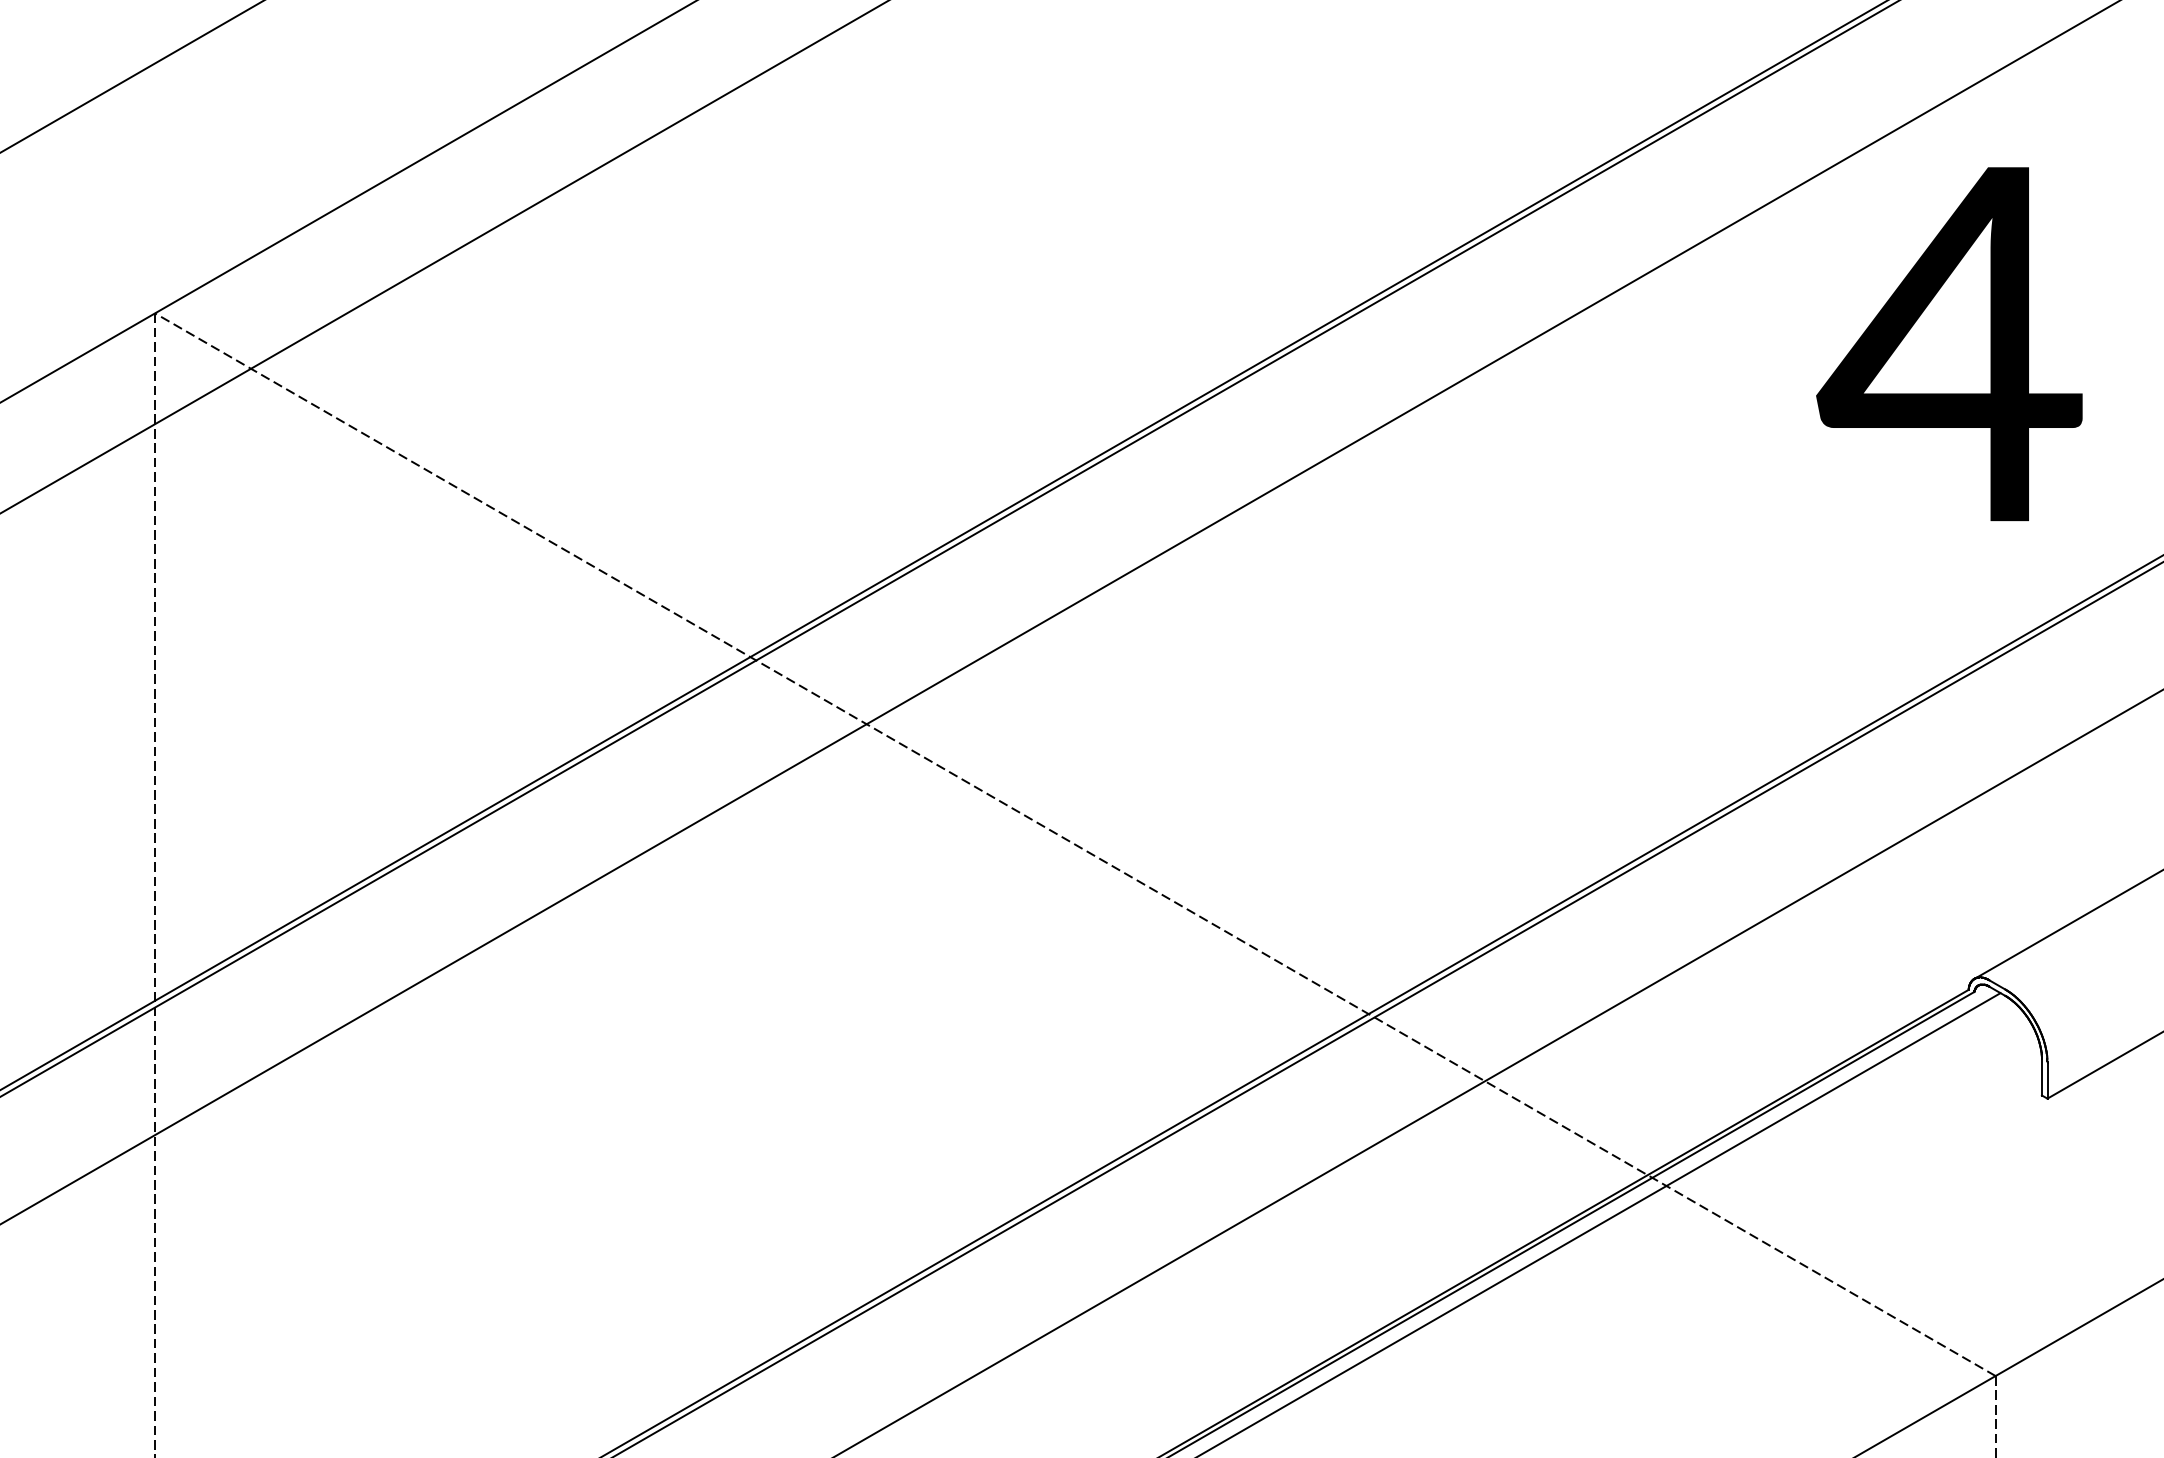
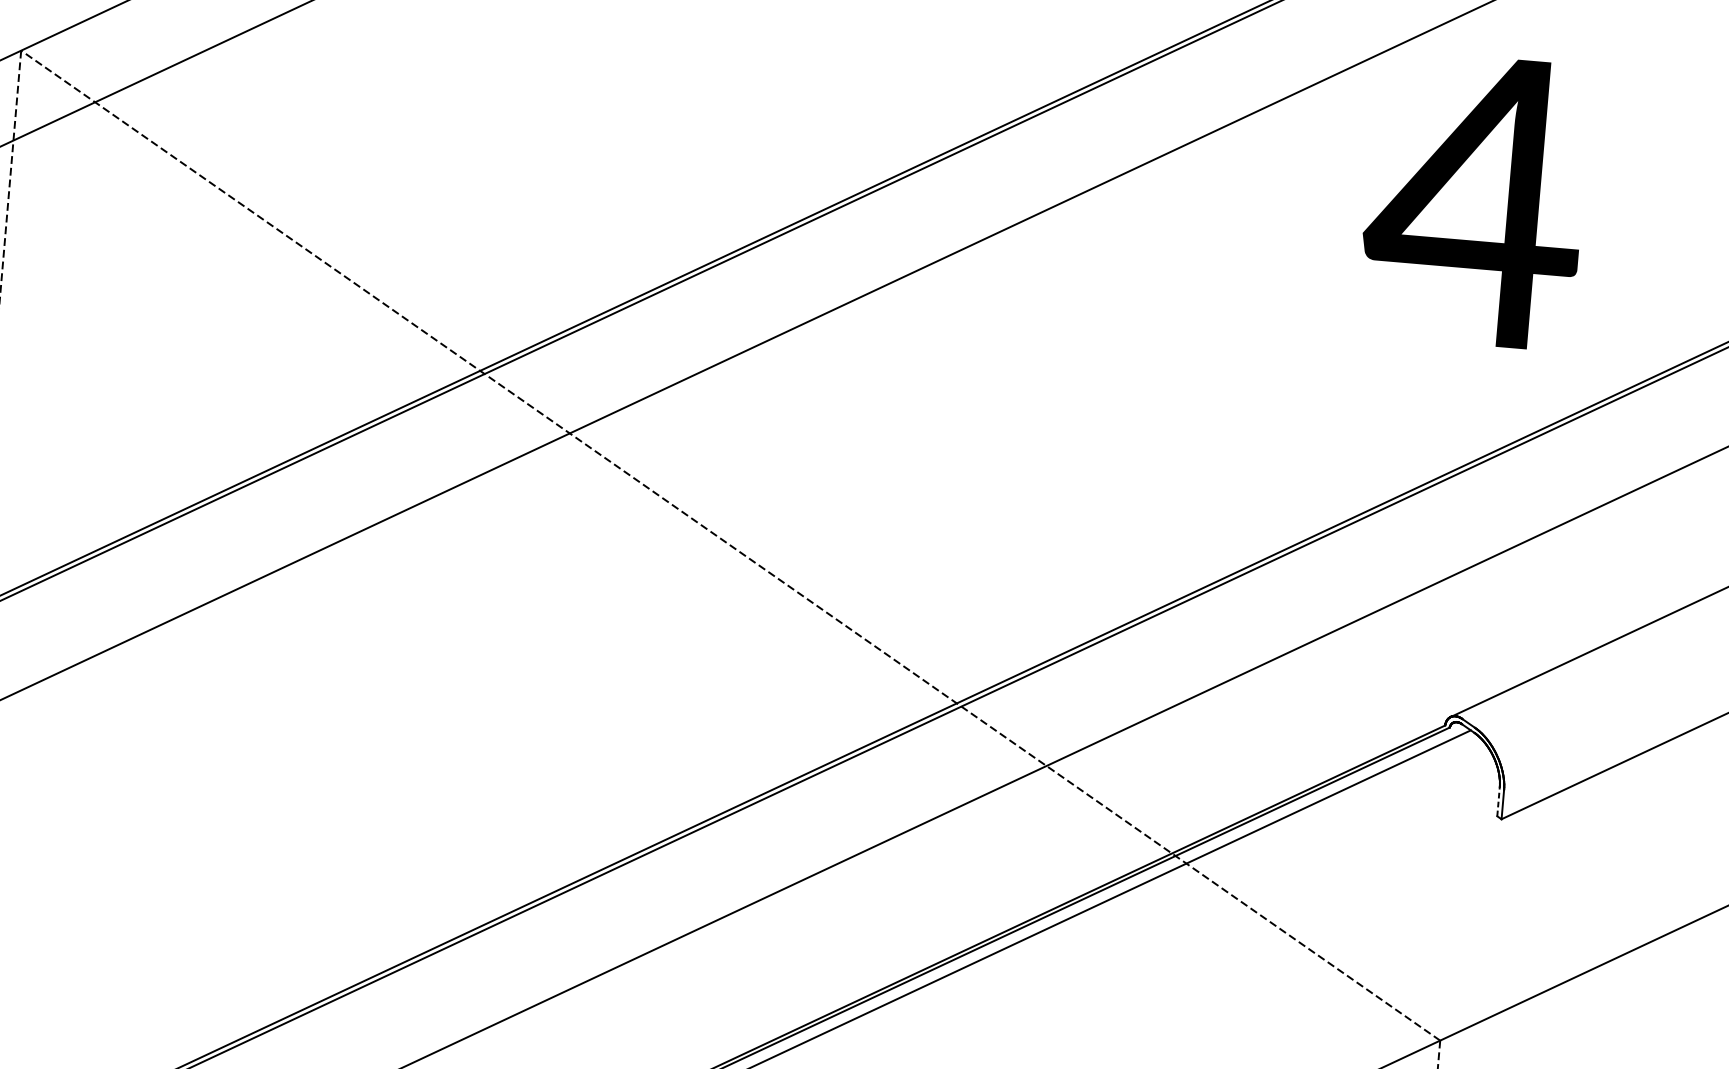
line: (2041, 1076) -> (1498, 800), solid -> dashed

